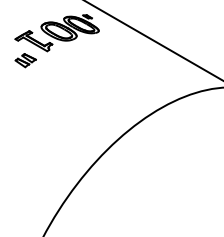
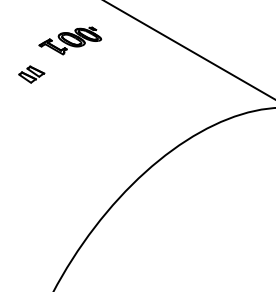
part: (56, 33) -> (69, 41), size x0.6

